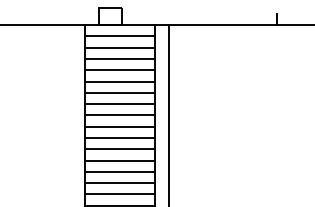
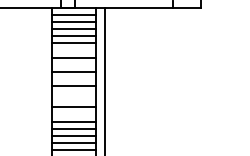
line: (119, 92) -> (73, 50), removed
line: (119, 115) -> (73, 64), removed
line: (119, 137) -> (73, 78), removed
line: (119, 161) -> (73, 93), removed
line: (119, 172) -> (73, 100), removed
line: (119, 194) -> (73, 114), removed

